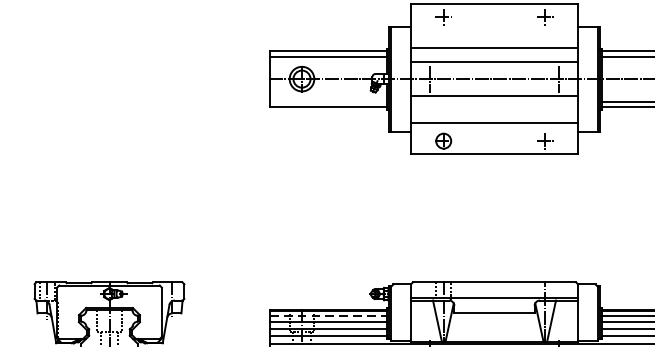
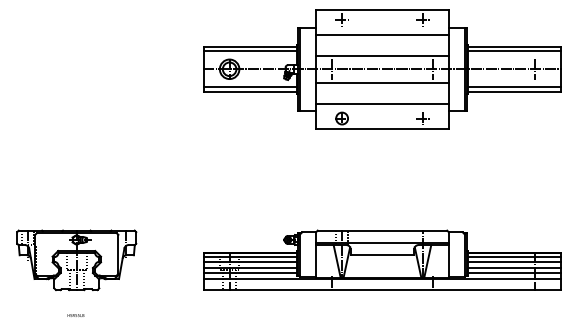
line: (494, 47) -> (382, 34), moved
line: (328, 102) -> (250, 87), added
line: (329, 316) -> (251, 257), dashed -> solid

